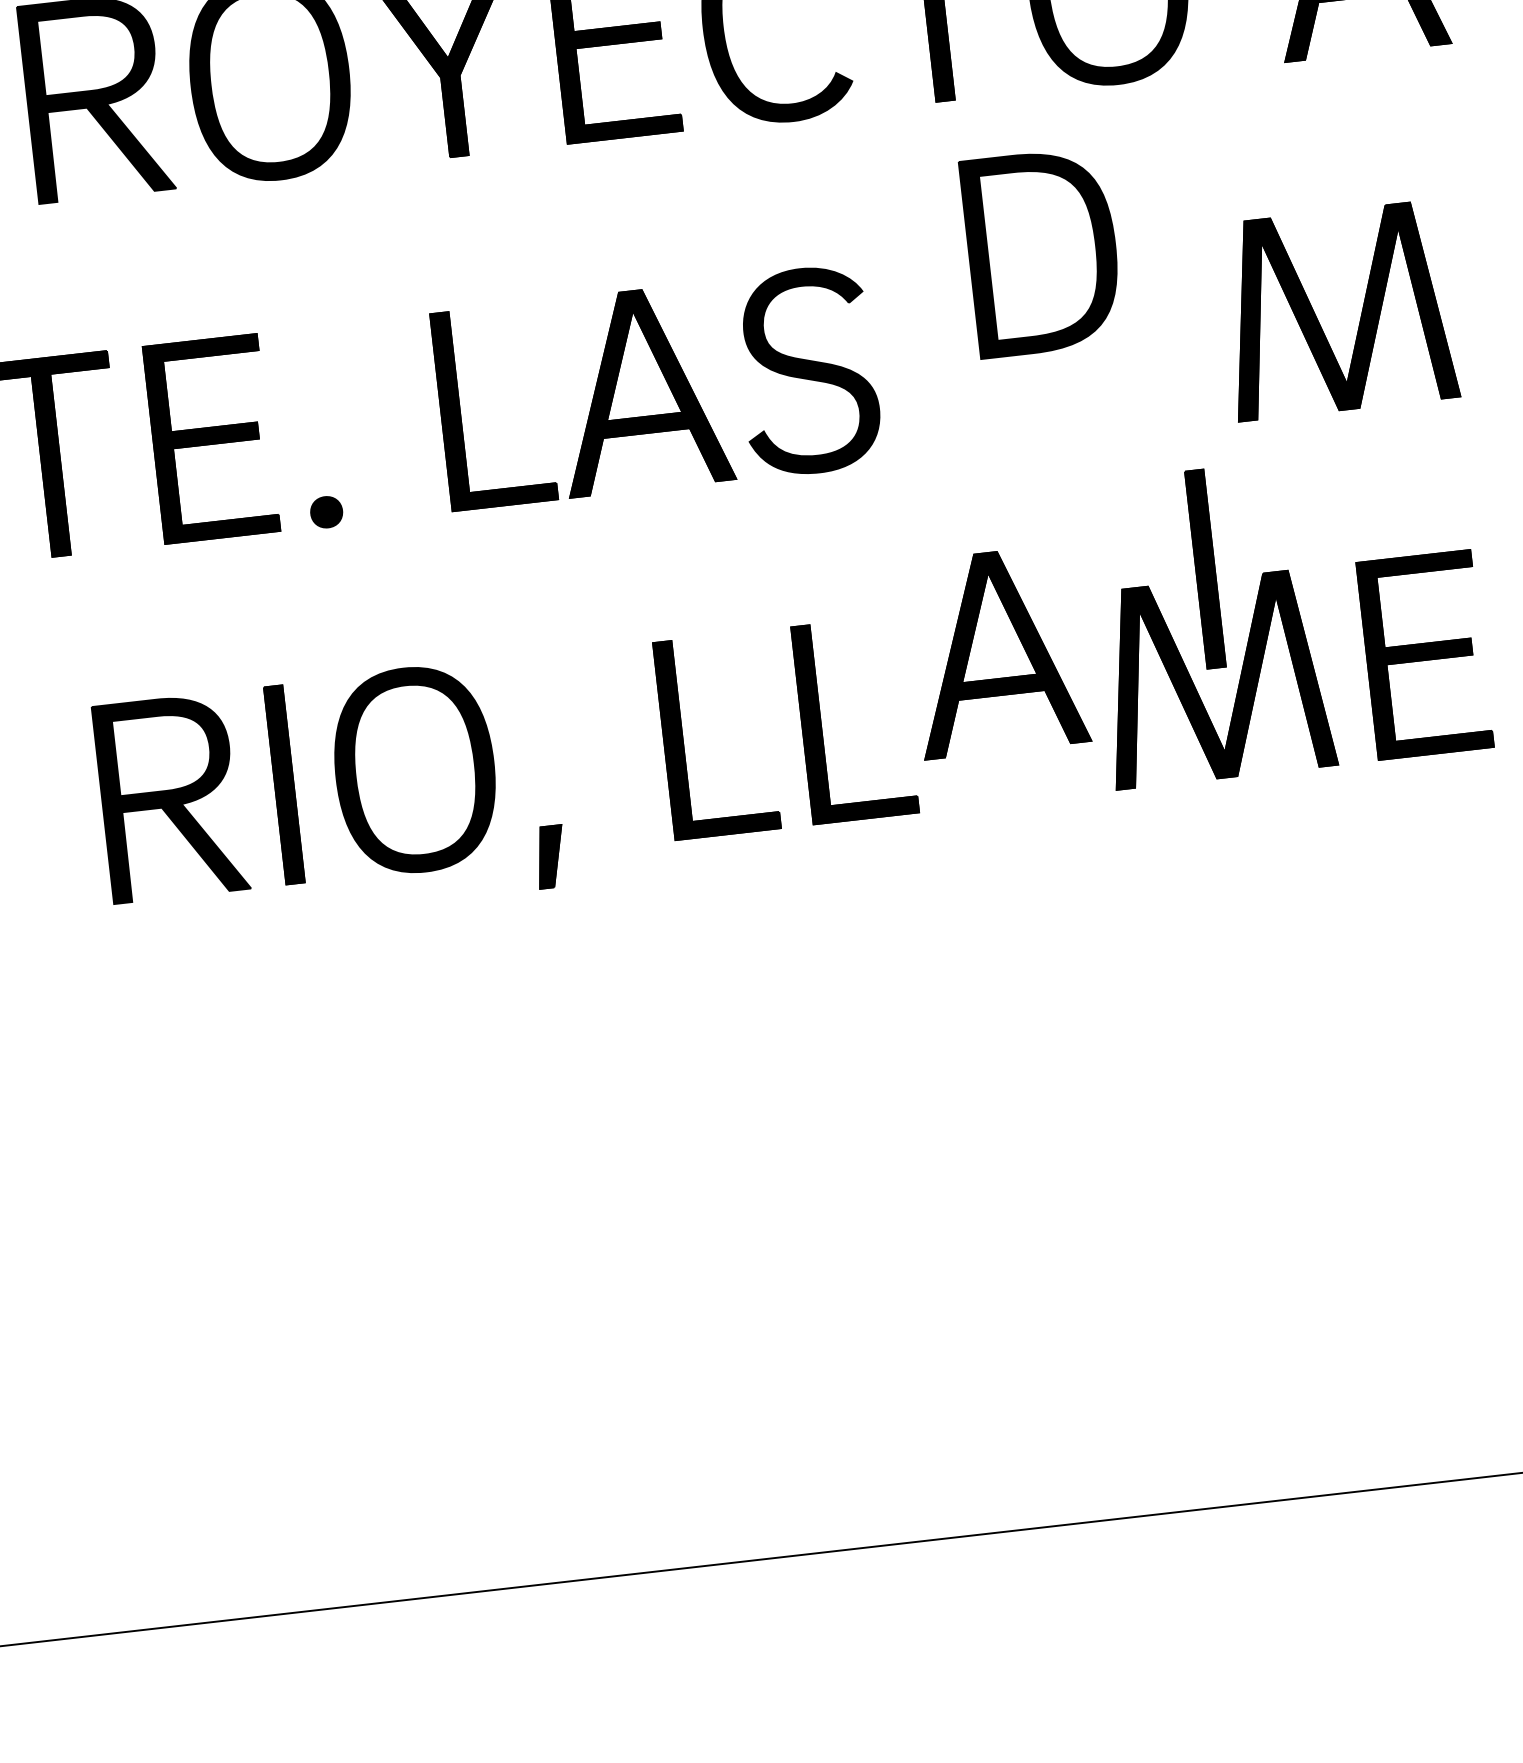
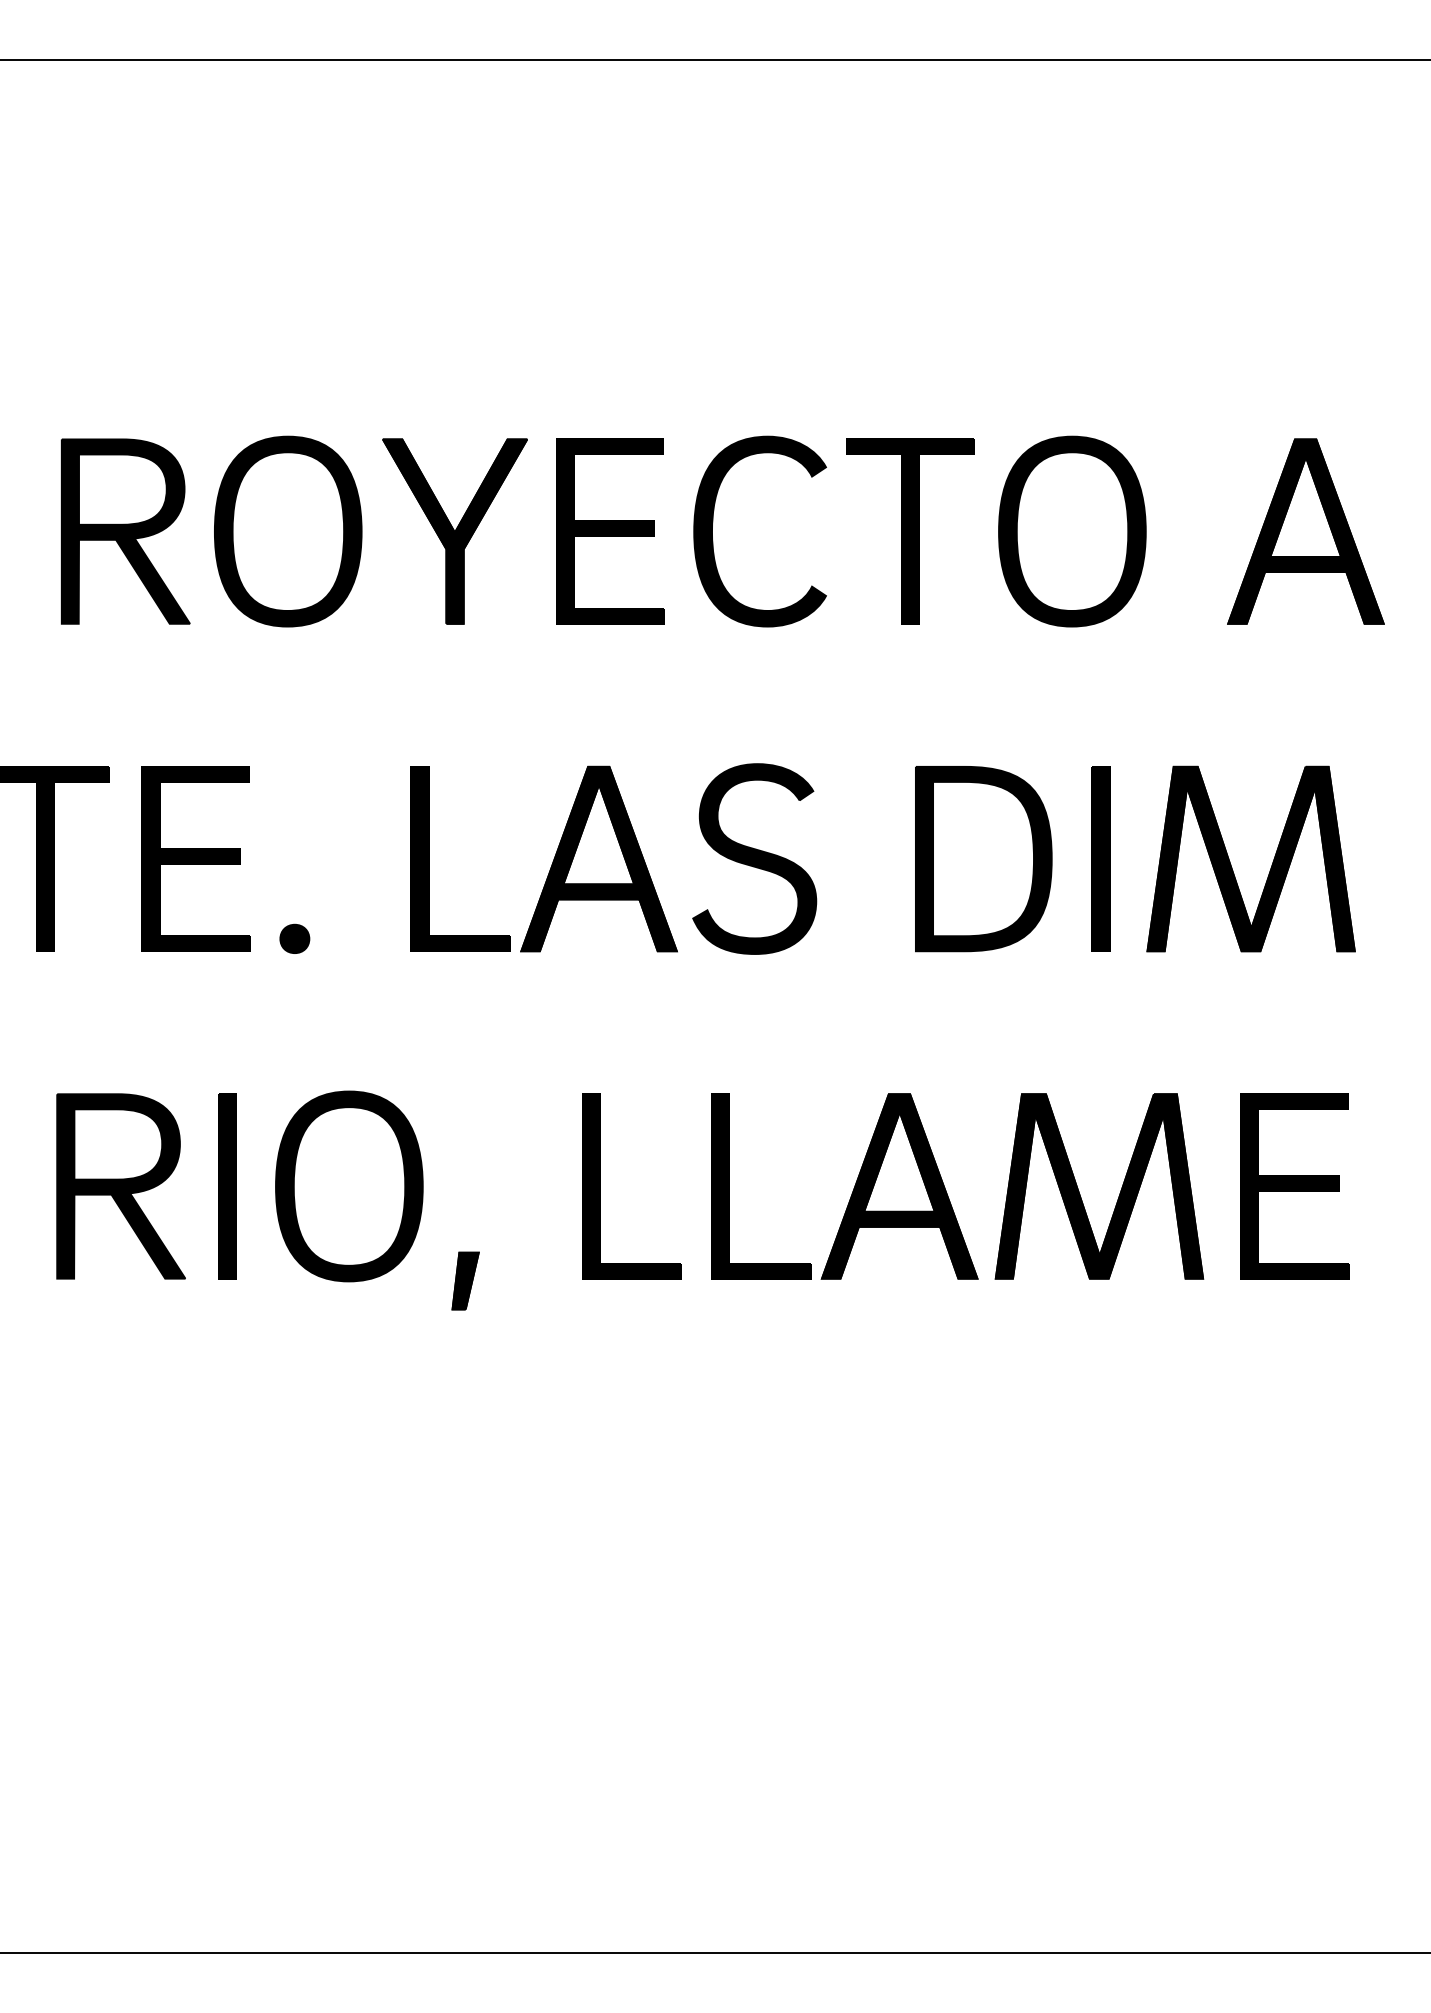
part: (1042, 252) -> (983, 859), moved
part: (1204, 568) -> (1100, 858), moved
part: (996, 651) -> (899, 1186), moved

